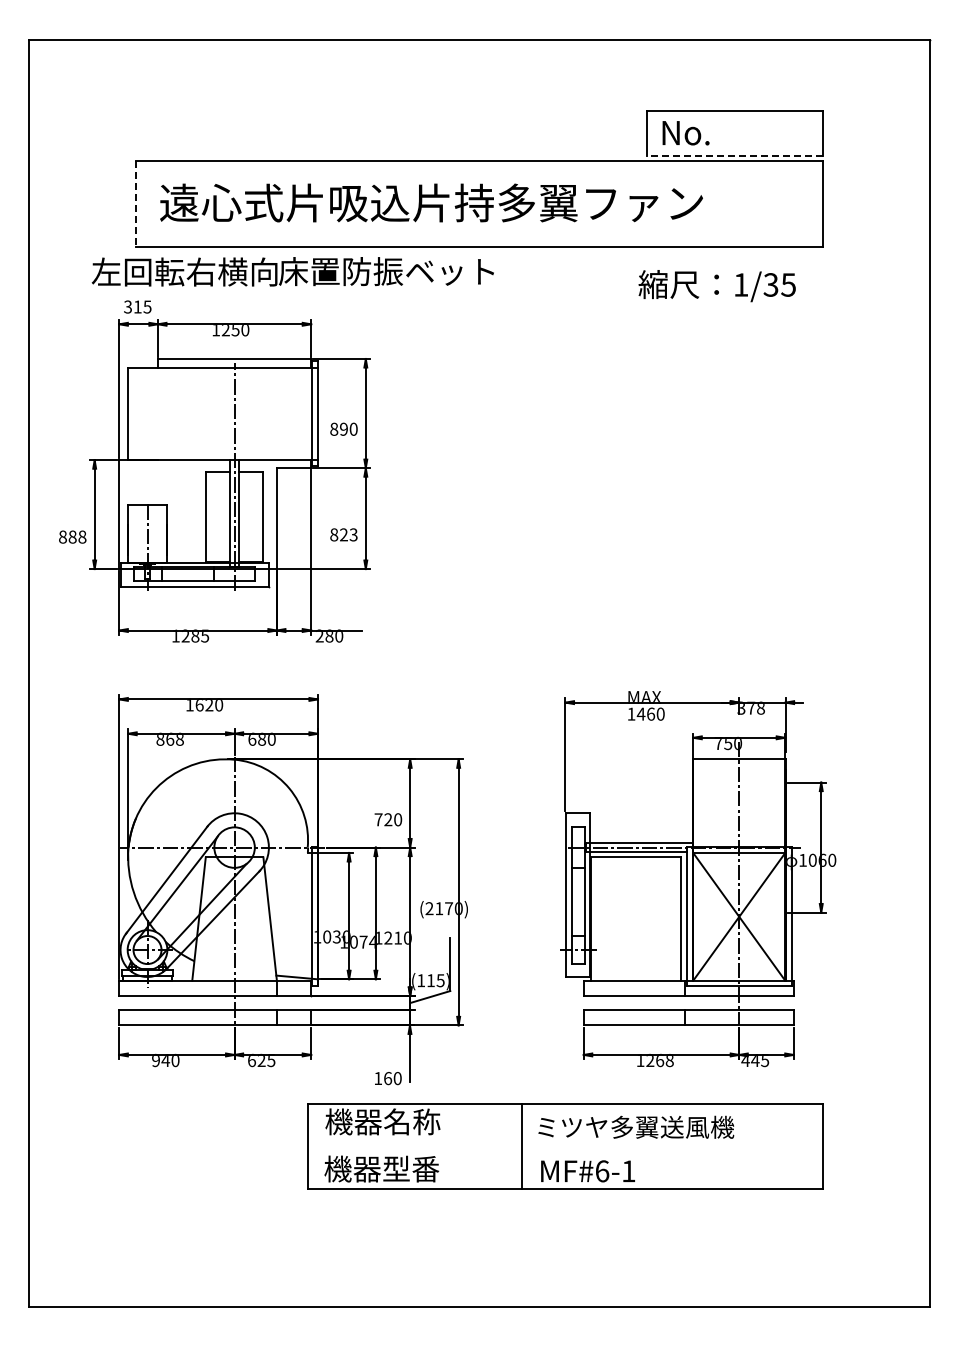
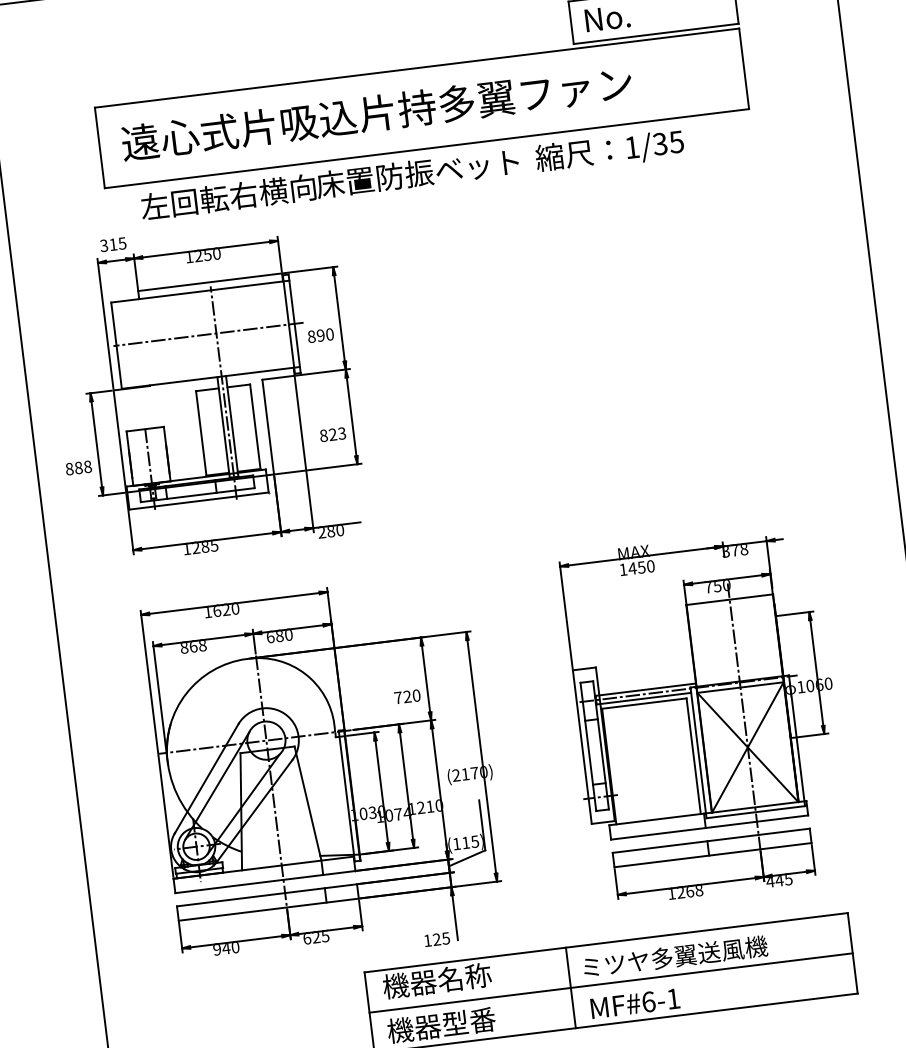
line: (735, 155) -> (656, 33), dashed -> solid
line: (136, 203) -> (100, 147), dashed -> solid
text: (292, 271) -> (329, 184), moved
text: (716, 286) -> (609, 151), moved
line: (225, 413) -> (207, 334), added
text: (650, 713) -> (641, 566), 1460 -> 1450
text: (392, 1078) -> (441, 939), 160 -> 125
line: (564, 1146) -> (610, 983), added

